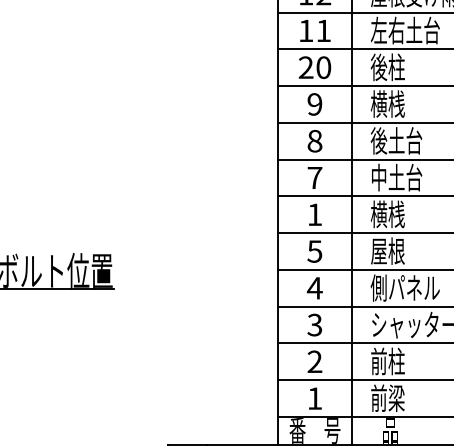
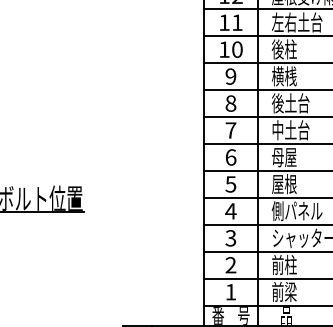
text: (306, 67) -> (224, 49), 20 -> 10
text: (314, 214) -> (230, 157), 1 -> 6
text: (388, 214) -> (284, 157), 横桟 -> 母屋

